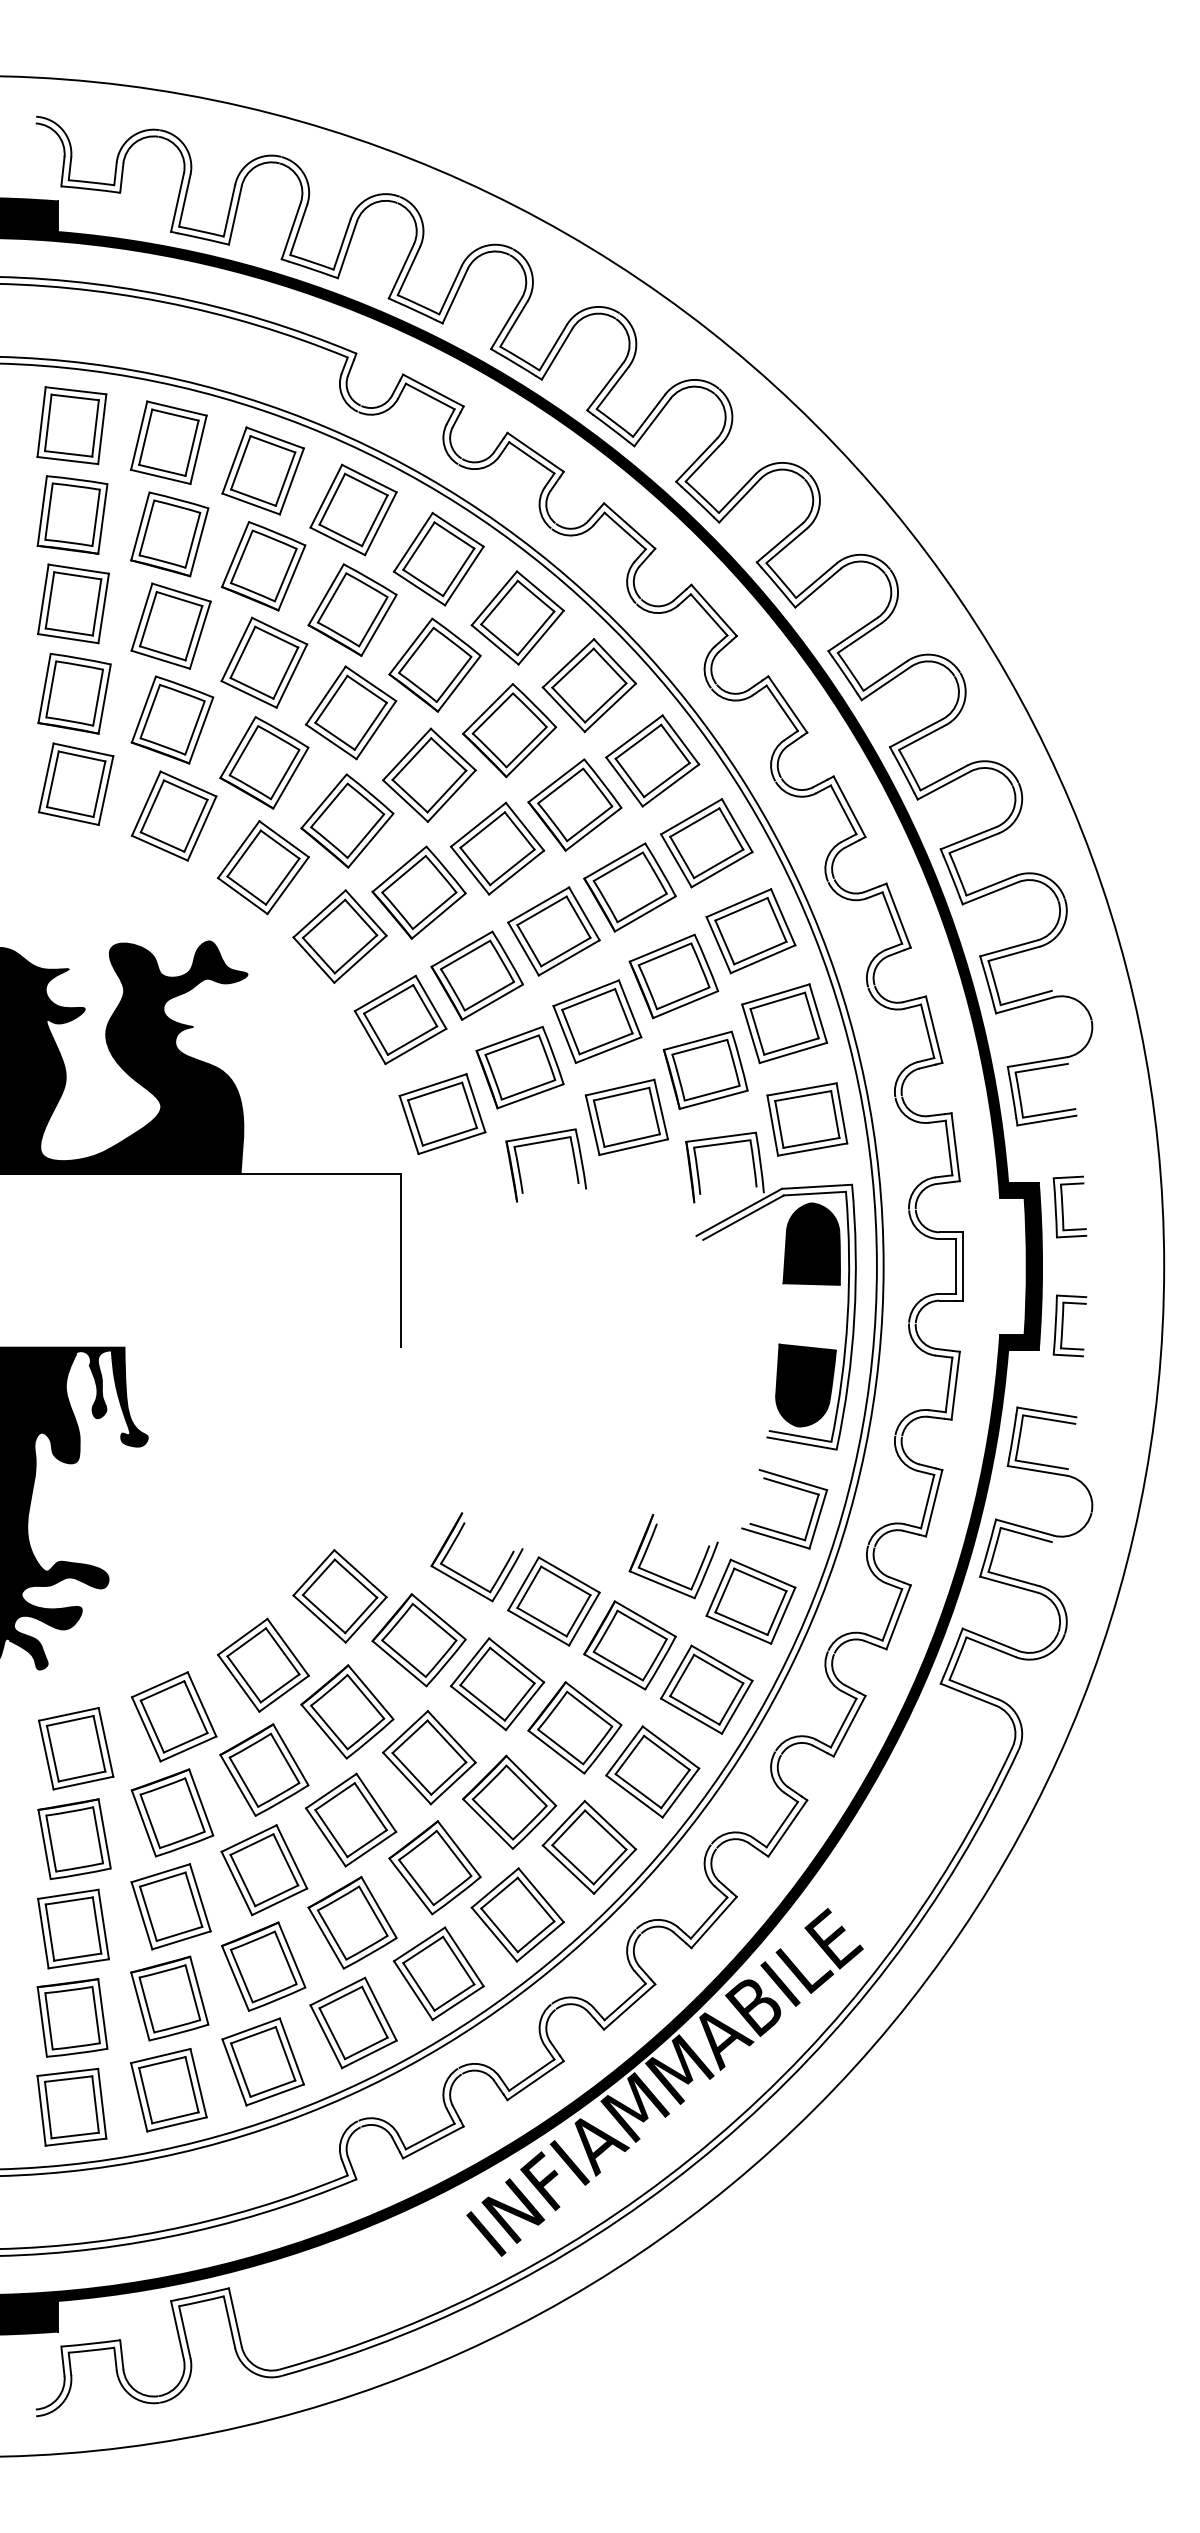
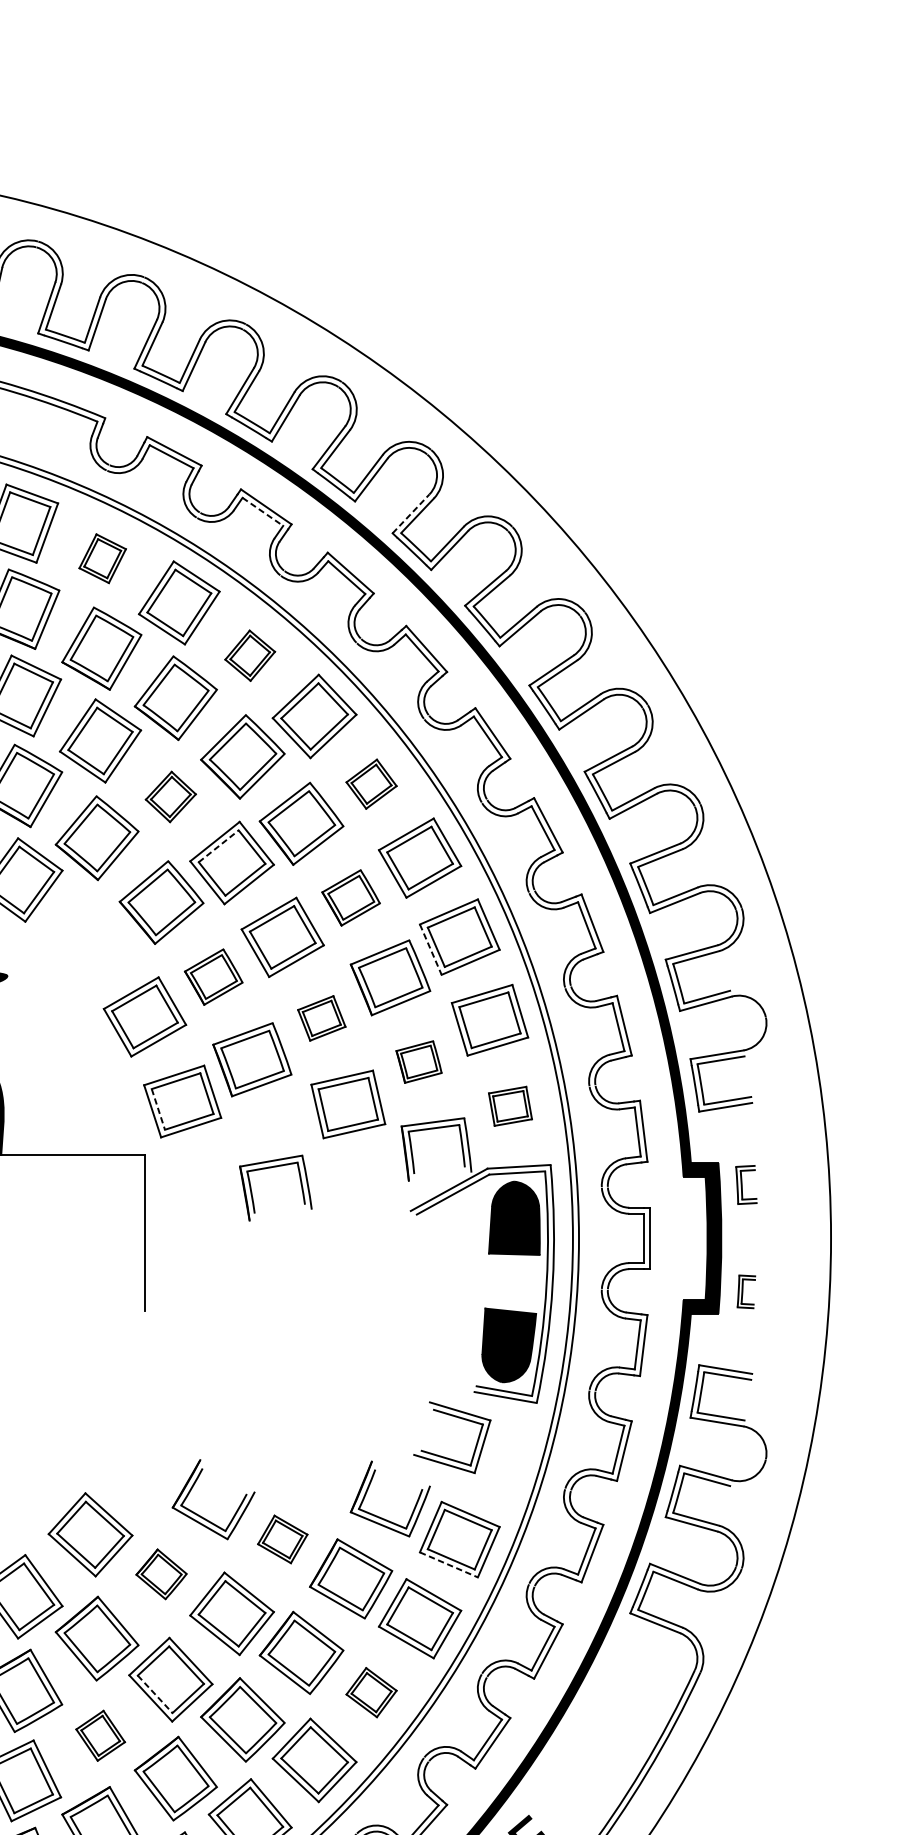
line: (532, 458) -> (263, 512), solid -> dashed
line: (696, 460) -> (410, 514), solid -> dashed
part: (353, 509) -> (102, 558), size x0.6
part: (517, 617) -> (250, 655), size x0.6
part: (652, 760) -> (371, 783), size x0.6
part: (429, 774) -> (170, 796), size x0.6
line: (483, 829) -> (219, 845), solid -> dashed
part: (629, 887) -> (350, 897), size x0.7
part: (339, 936) -> (90, 941), removed
line: (718, 945) -> (430, 950), solid -> dashed
part: (476, 975) -> (213, 976), size x0.7
part: (597, 1021) -> (321, 1018), size x0.6
part: (705, 1069) -> (418, 1061), size x0.6
part: (807, 1119) -> (510, 1106), size x0.6
line: (415, 1122) -> (158, 1109), solid -> dashed
part: (541, 1143) -> (271, 1168), moved
part: (1069, 1206) -> (745, 1184), size x0.7
part: (1069, 1325) -> (745, 1291), size x0.6
part: (776, 1530) -> (444, 1456), moved
part: (553, 1601) -> (282, 1539), size x0.6
line: (739, 1630) -> (449, 1565), solid -> dashed
part: (418, 1640) -> (161, 1574), size x0.6
part: (652, 1771) -> (371, 1692), size x0.6
line: (412, 1774) -> (155, 1694), solid -> dashed
part: (351, 1819) -> (100, 1735), size x0.6

